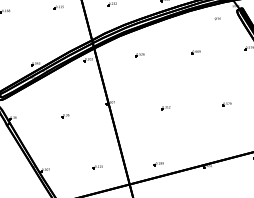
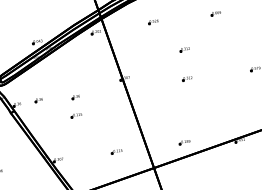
part: (165, 82) -> (184, 50), added
part: (32, 116) -> (38, 101), added
part: (64, 132) -> (76, 115), added

